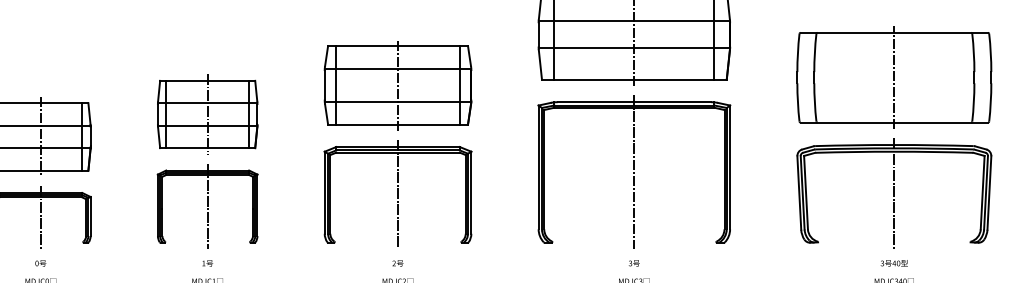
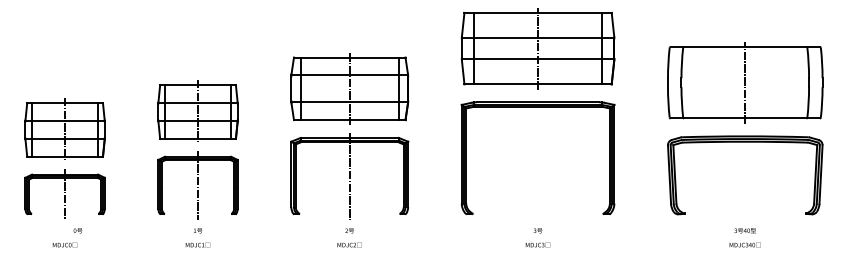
line: (634, 171) -> (538, 157), removed
line: (894, 192) -> (745, 174), removed
text: (40, 263) -> (77, 230), moved

